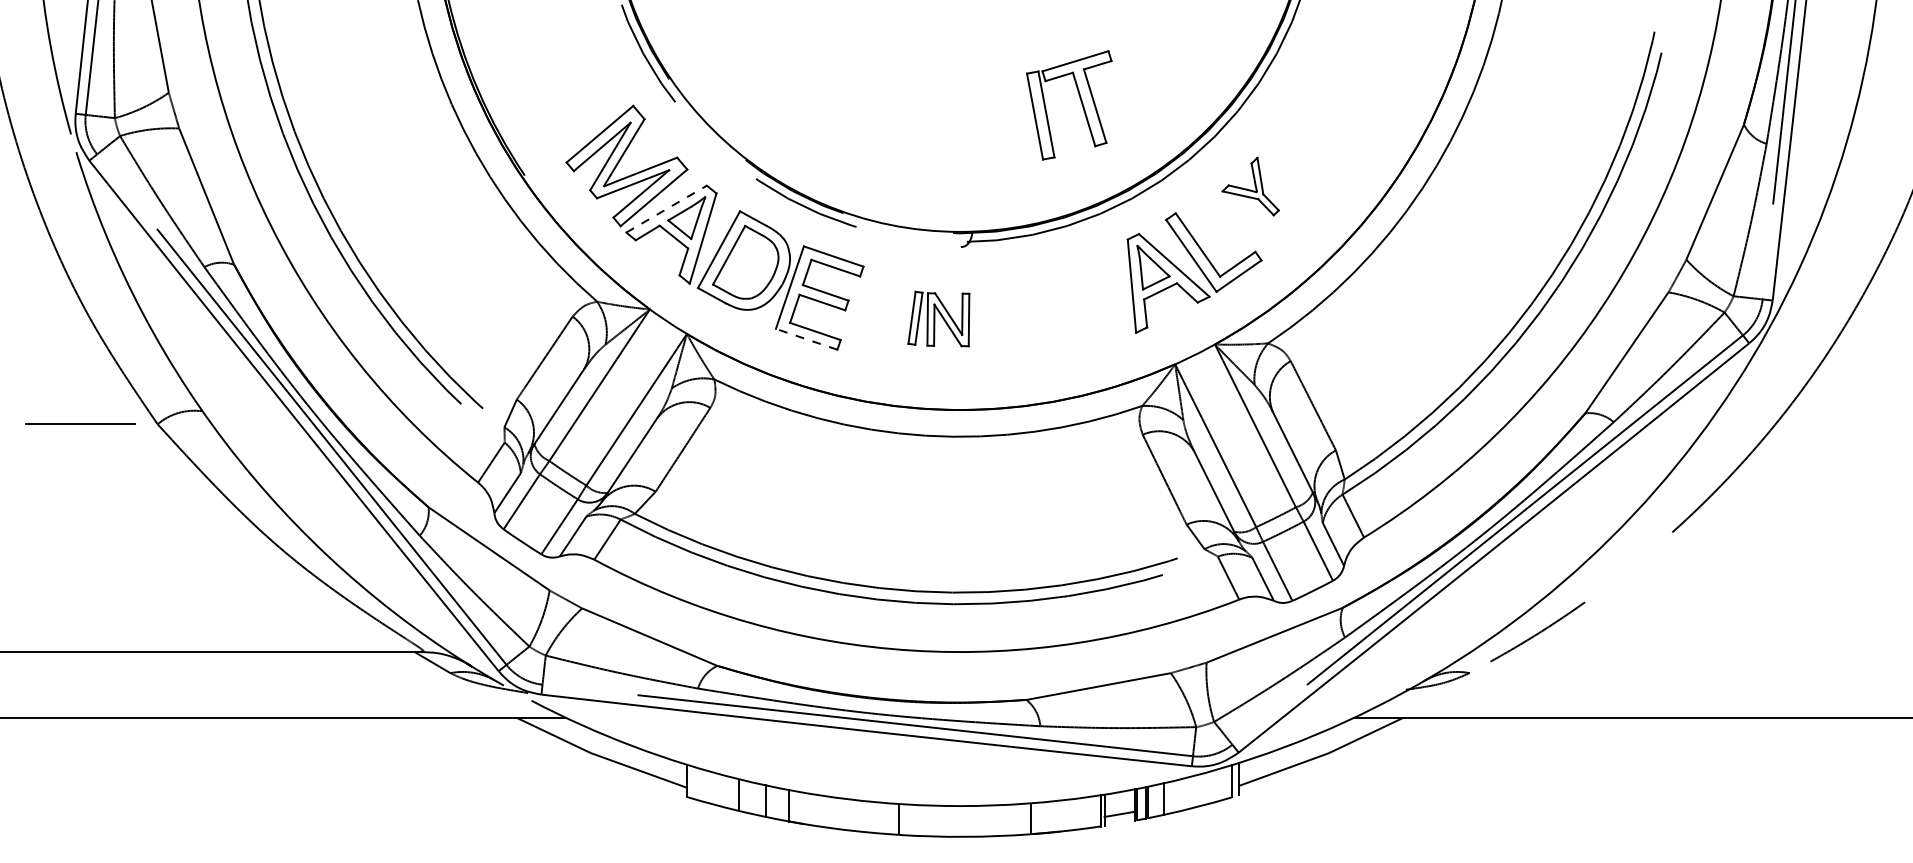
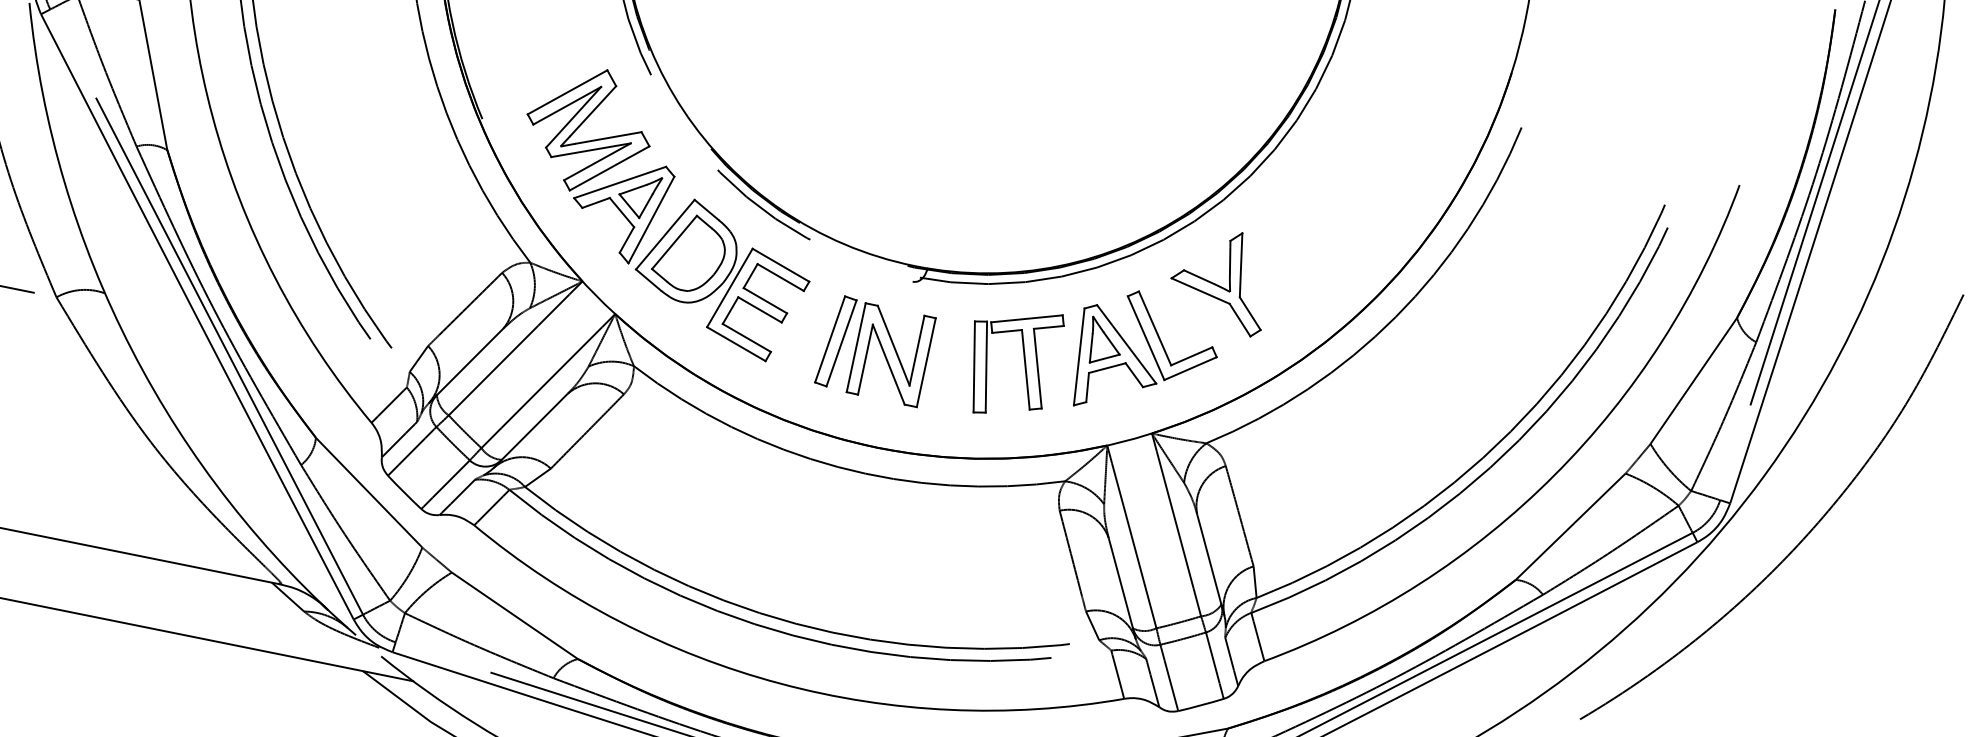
part: (1080, 101) -> (1023, 360), moved
part: (1250, 186) -> (1220, 279), size x1.67
line: (666, 209) -> (620, 182), dashed -> solid
part: (938, 318) -> (875, 350), size x1.67
line: (806, 339) -> (736, 344), dashed -> solid

